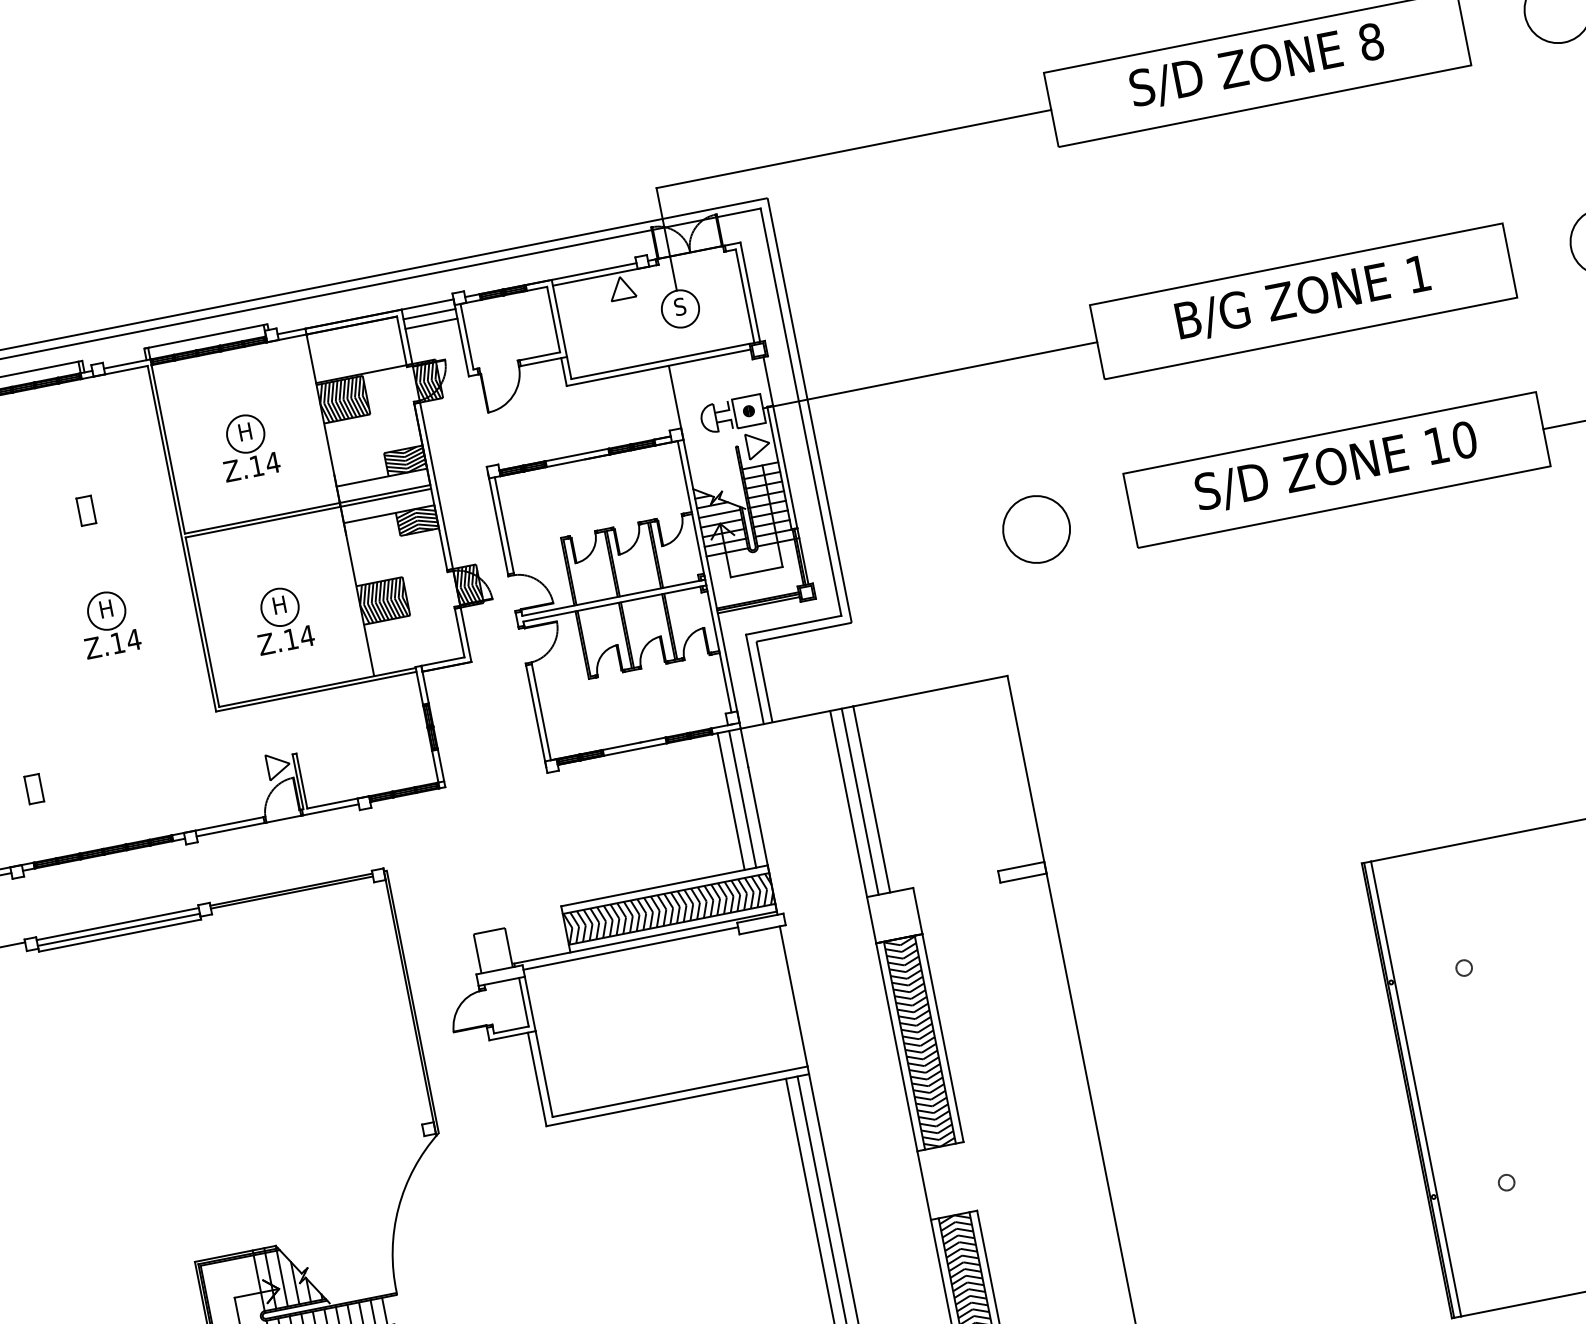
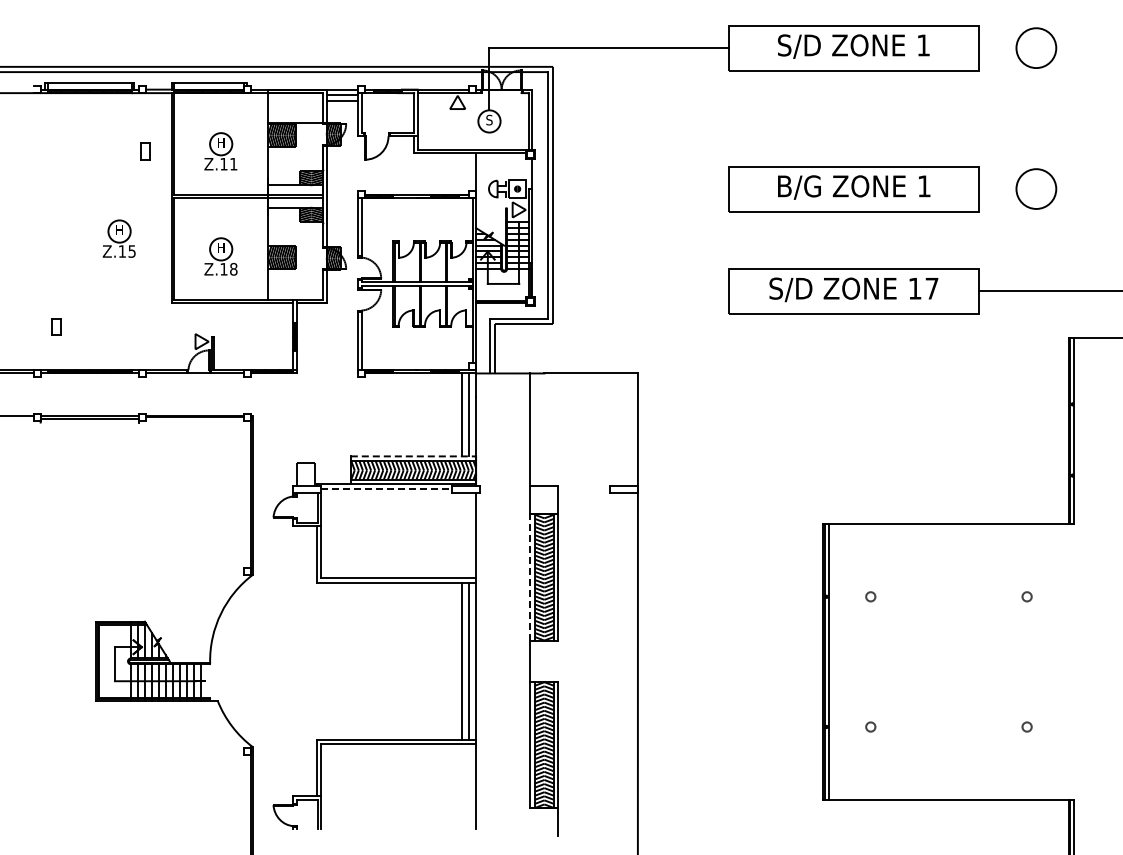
text: (1371, 42) -> (923, 45), 8 -> 1
line: (930, 376) -> (627, 189), removed
text: (1463, 440) -> (931, 288), 10 -> 17
text: (272, 463) -> (233, 164), Z.14 -> Z.11
part: (86, 510) -> (145, 151), moved
circle: (1036, 529) -> (671, 291), removed
text: (306, 634) -> (233, 268), Z.14 -> Z.18
text: (134, 639) -> (132, 251), Z.14 -> Z.15
line: (871, 798) -> (544, 429), removed
line: (860, 801) -> (537, 429), removed
line: (664, 886) -> (413, 456), solid -> dashed
line: (119, 935) -> (89, 422), removed
line: (632, 948) -> (387, 489), solid -> dashed
line: (896, 1045) -> (530, 576), solid -> dashed

